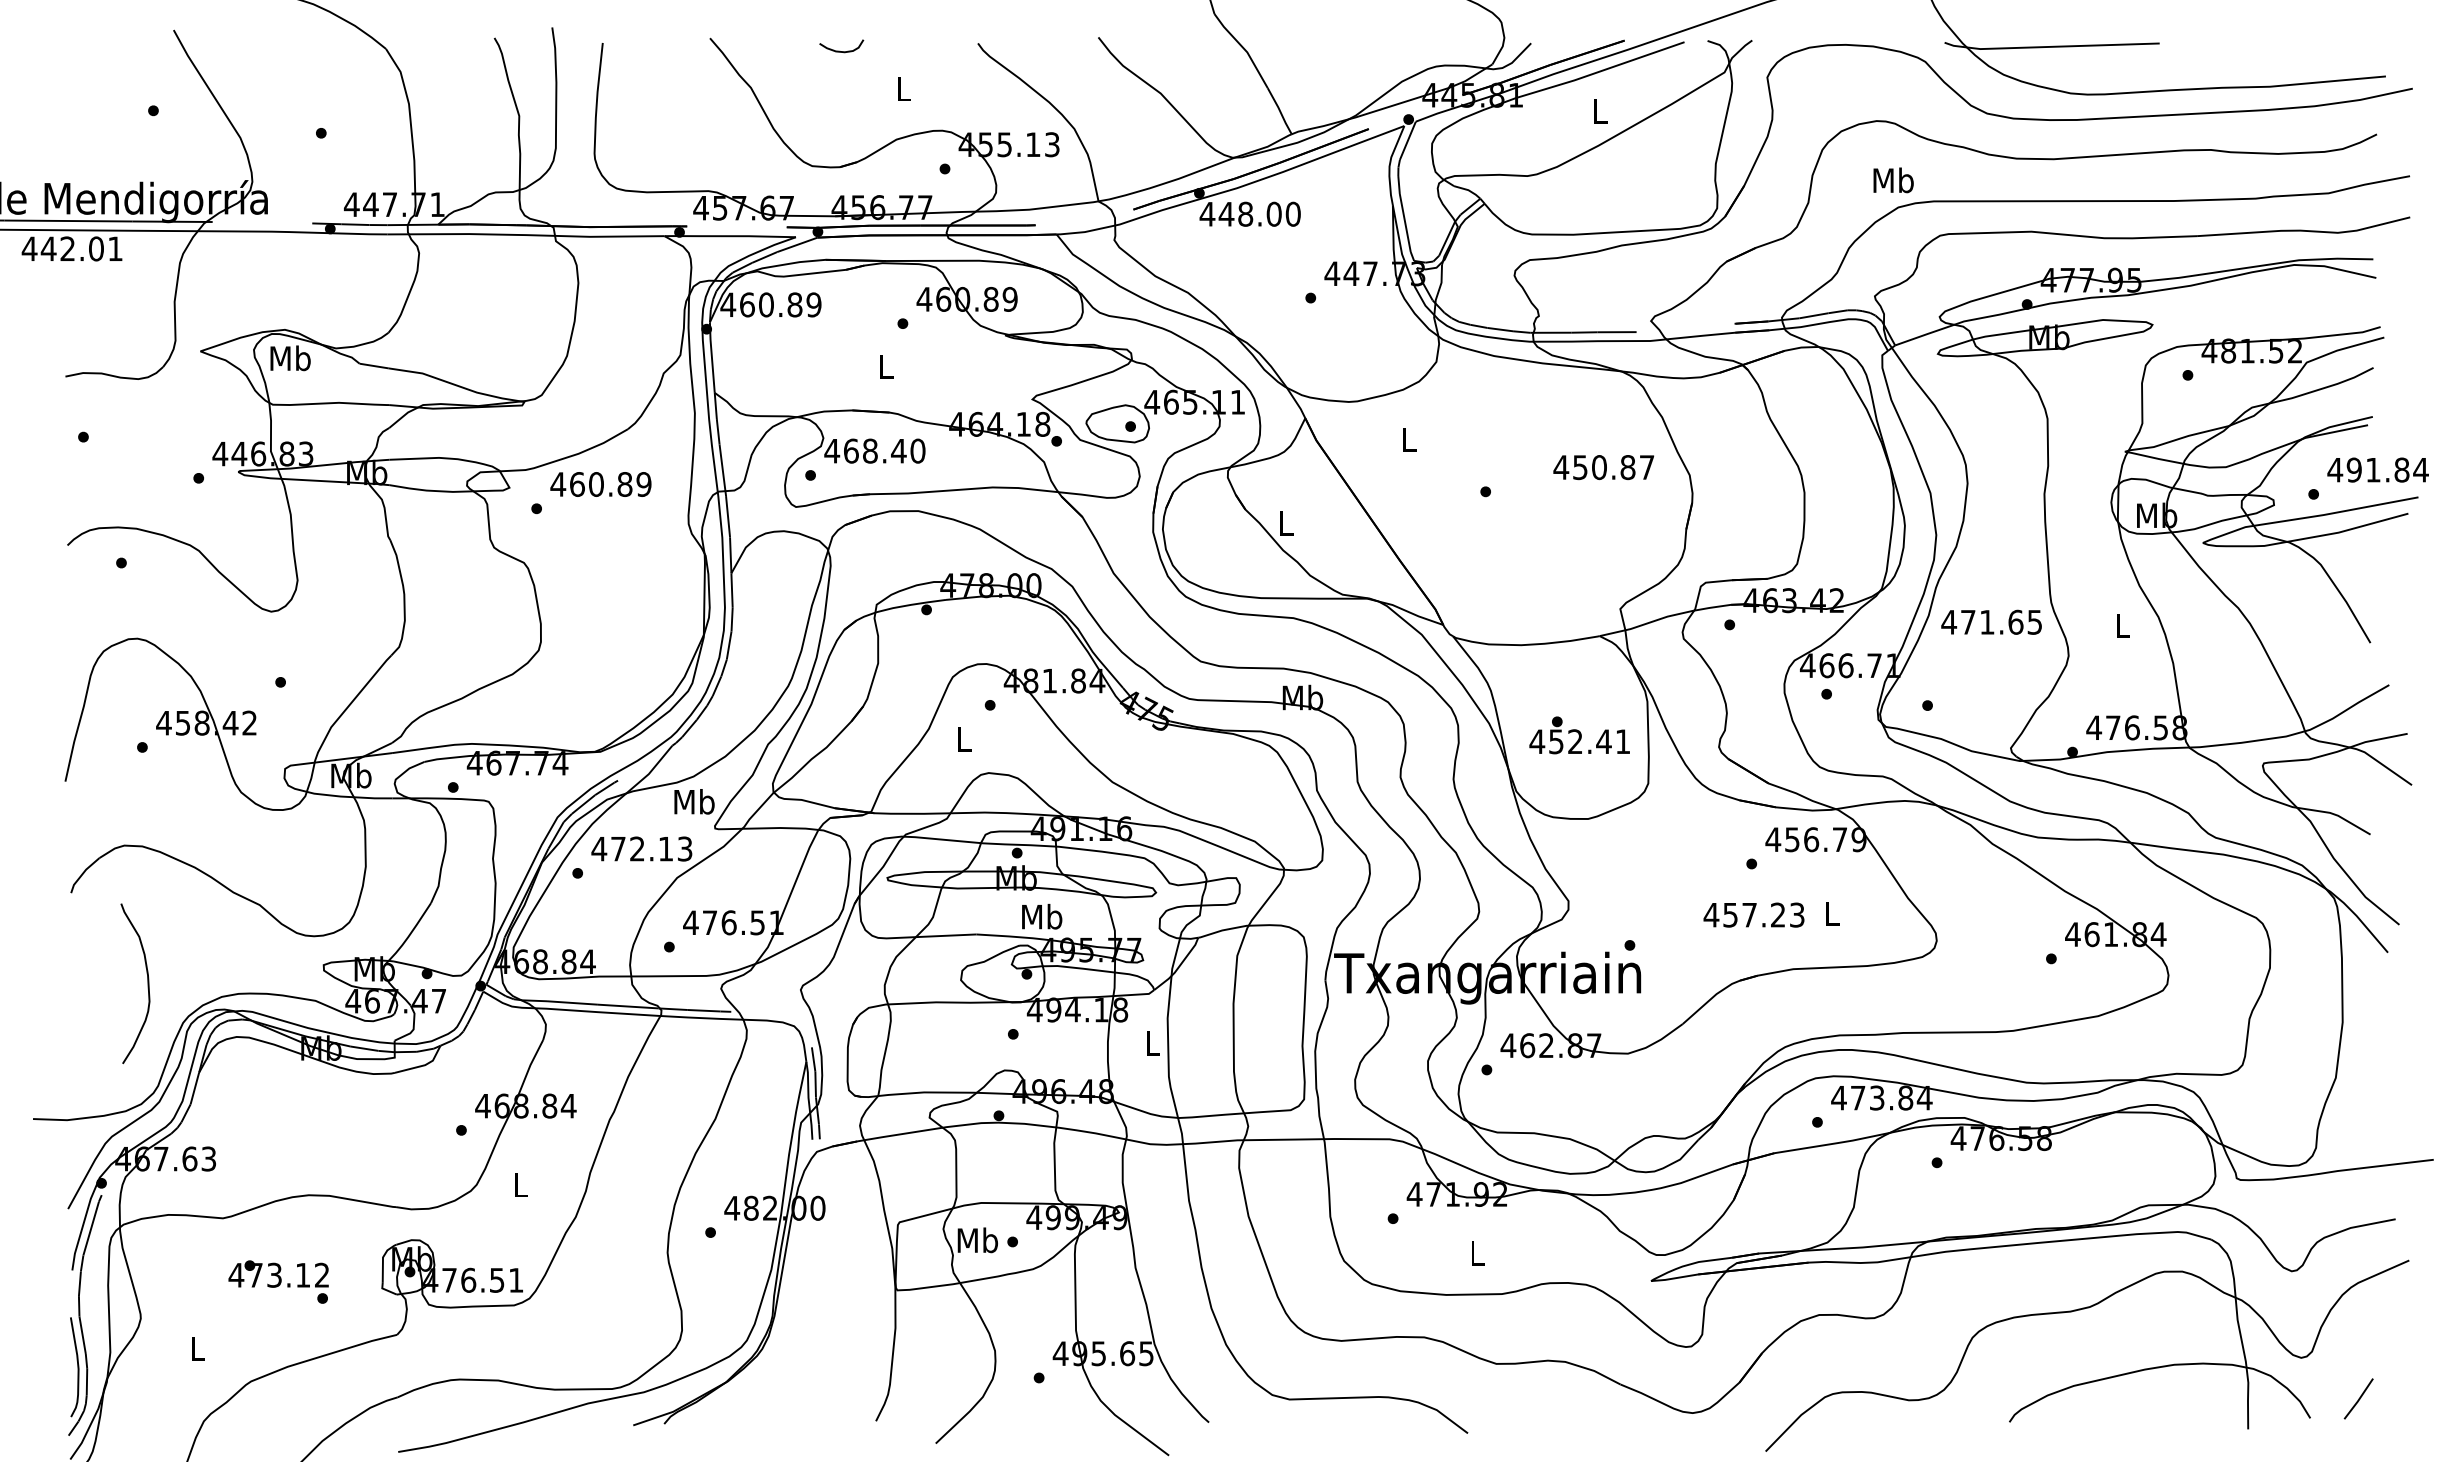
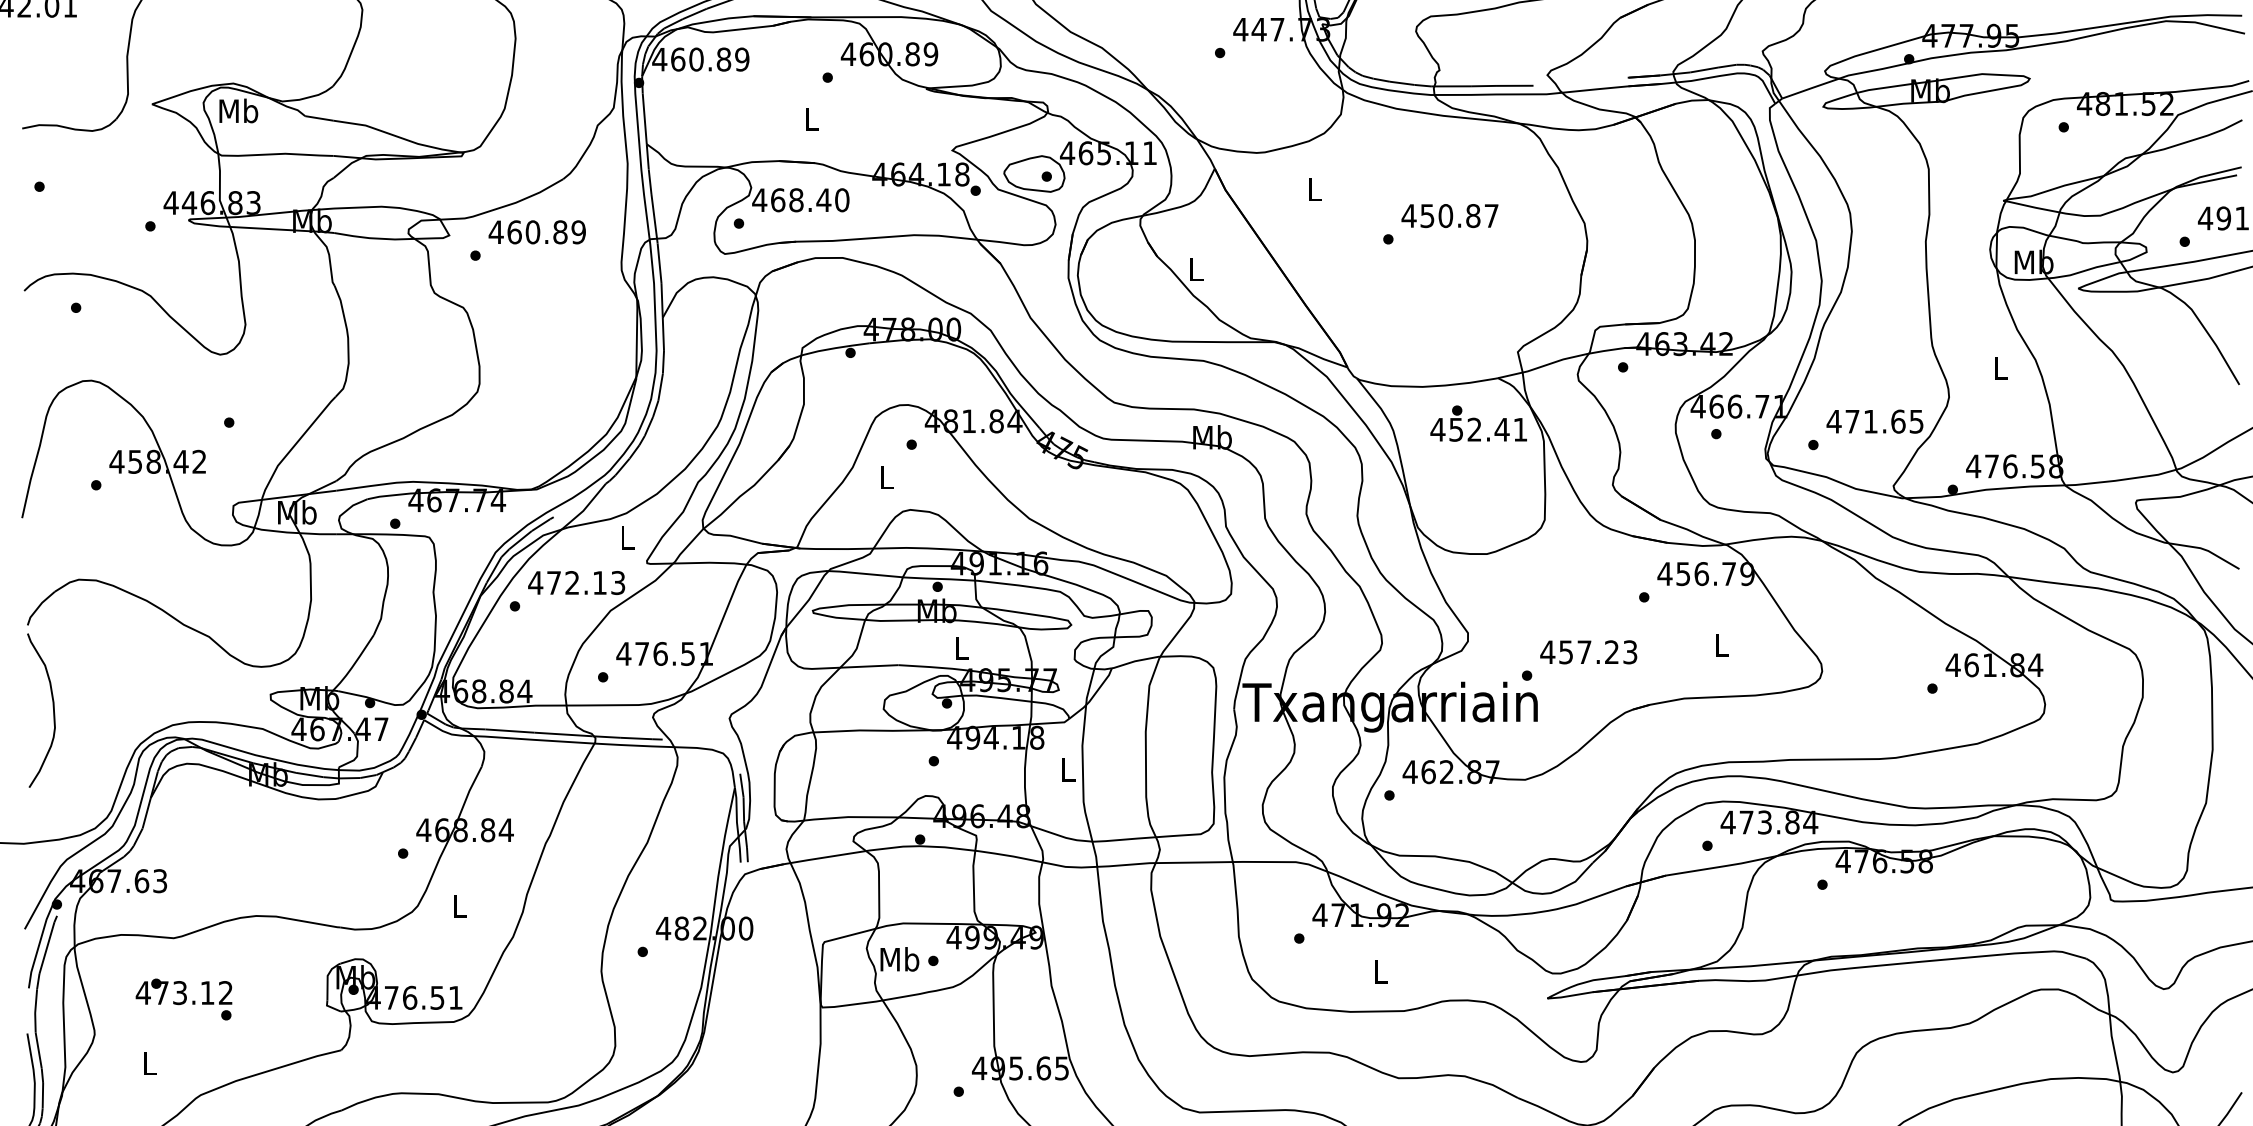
text: (1603, 467) -> (1449, 215), moved
text: (1991, 621) -> (1874, 420), moved
text: (1579, 735) -> (1478, 423), moved
text: (694, 801) -> (627, 537), Mb -> L
text: (1753, 914) -> (1588, 651), moved
text: (1042, 916) -> (962, 647), Mb -> L
curve: (147, 983) -> (53, 710), moved
text: (278, 1281) -> (183, 998), moved

